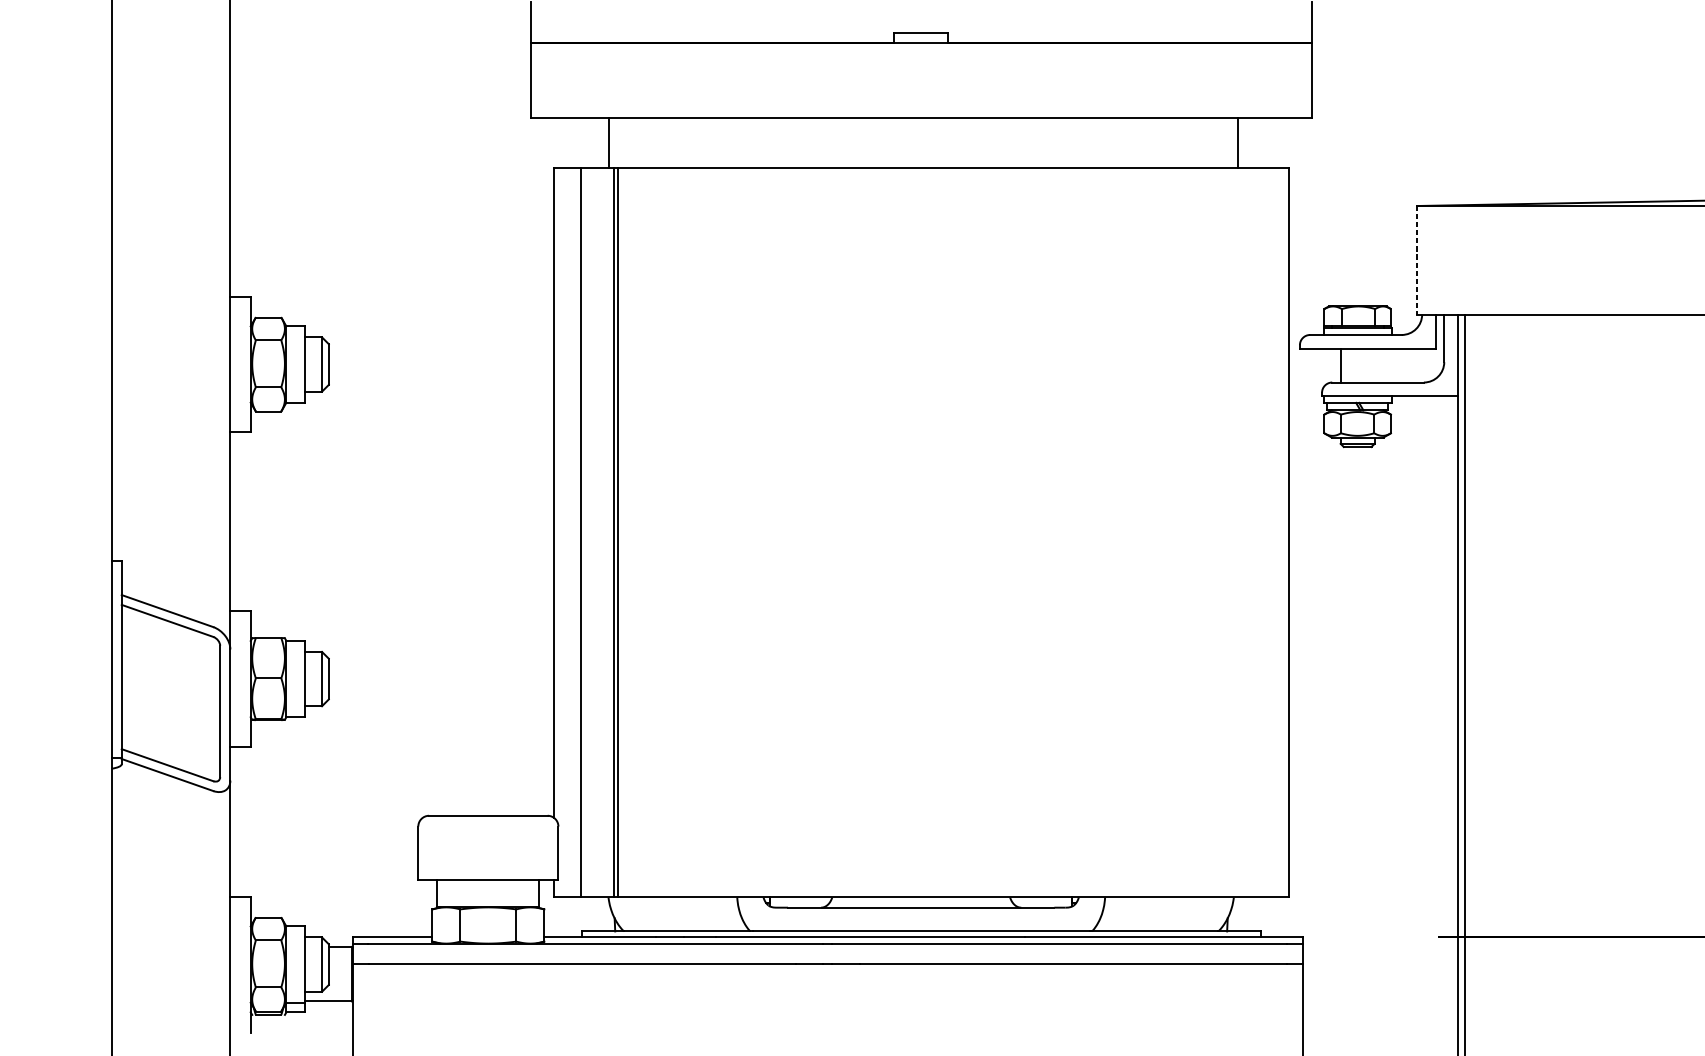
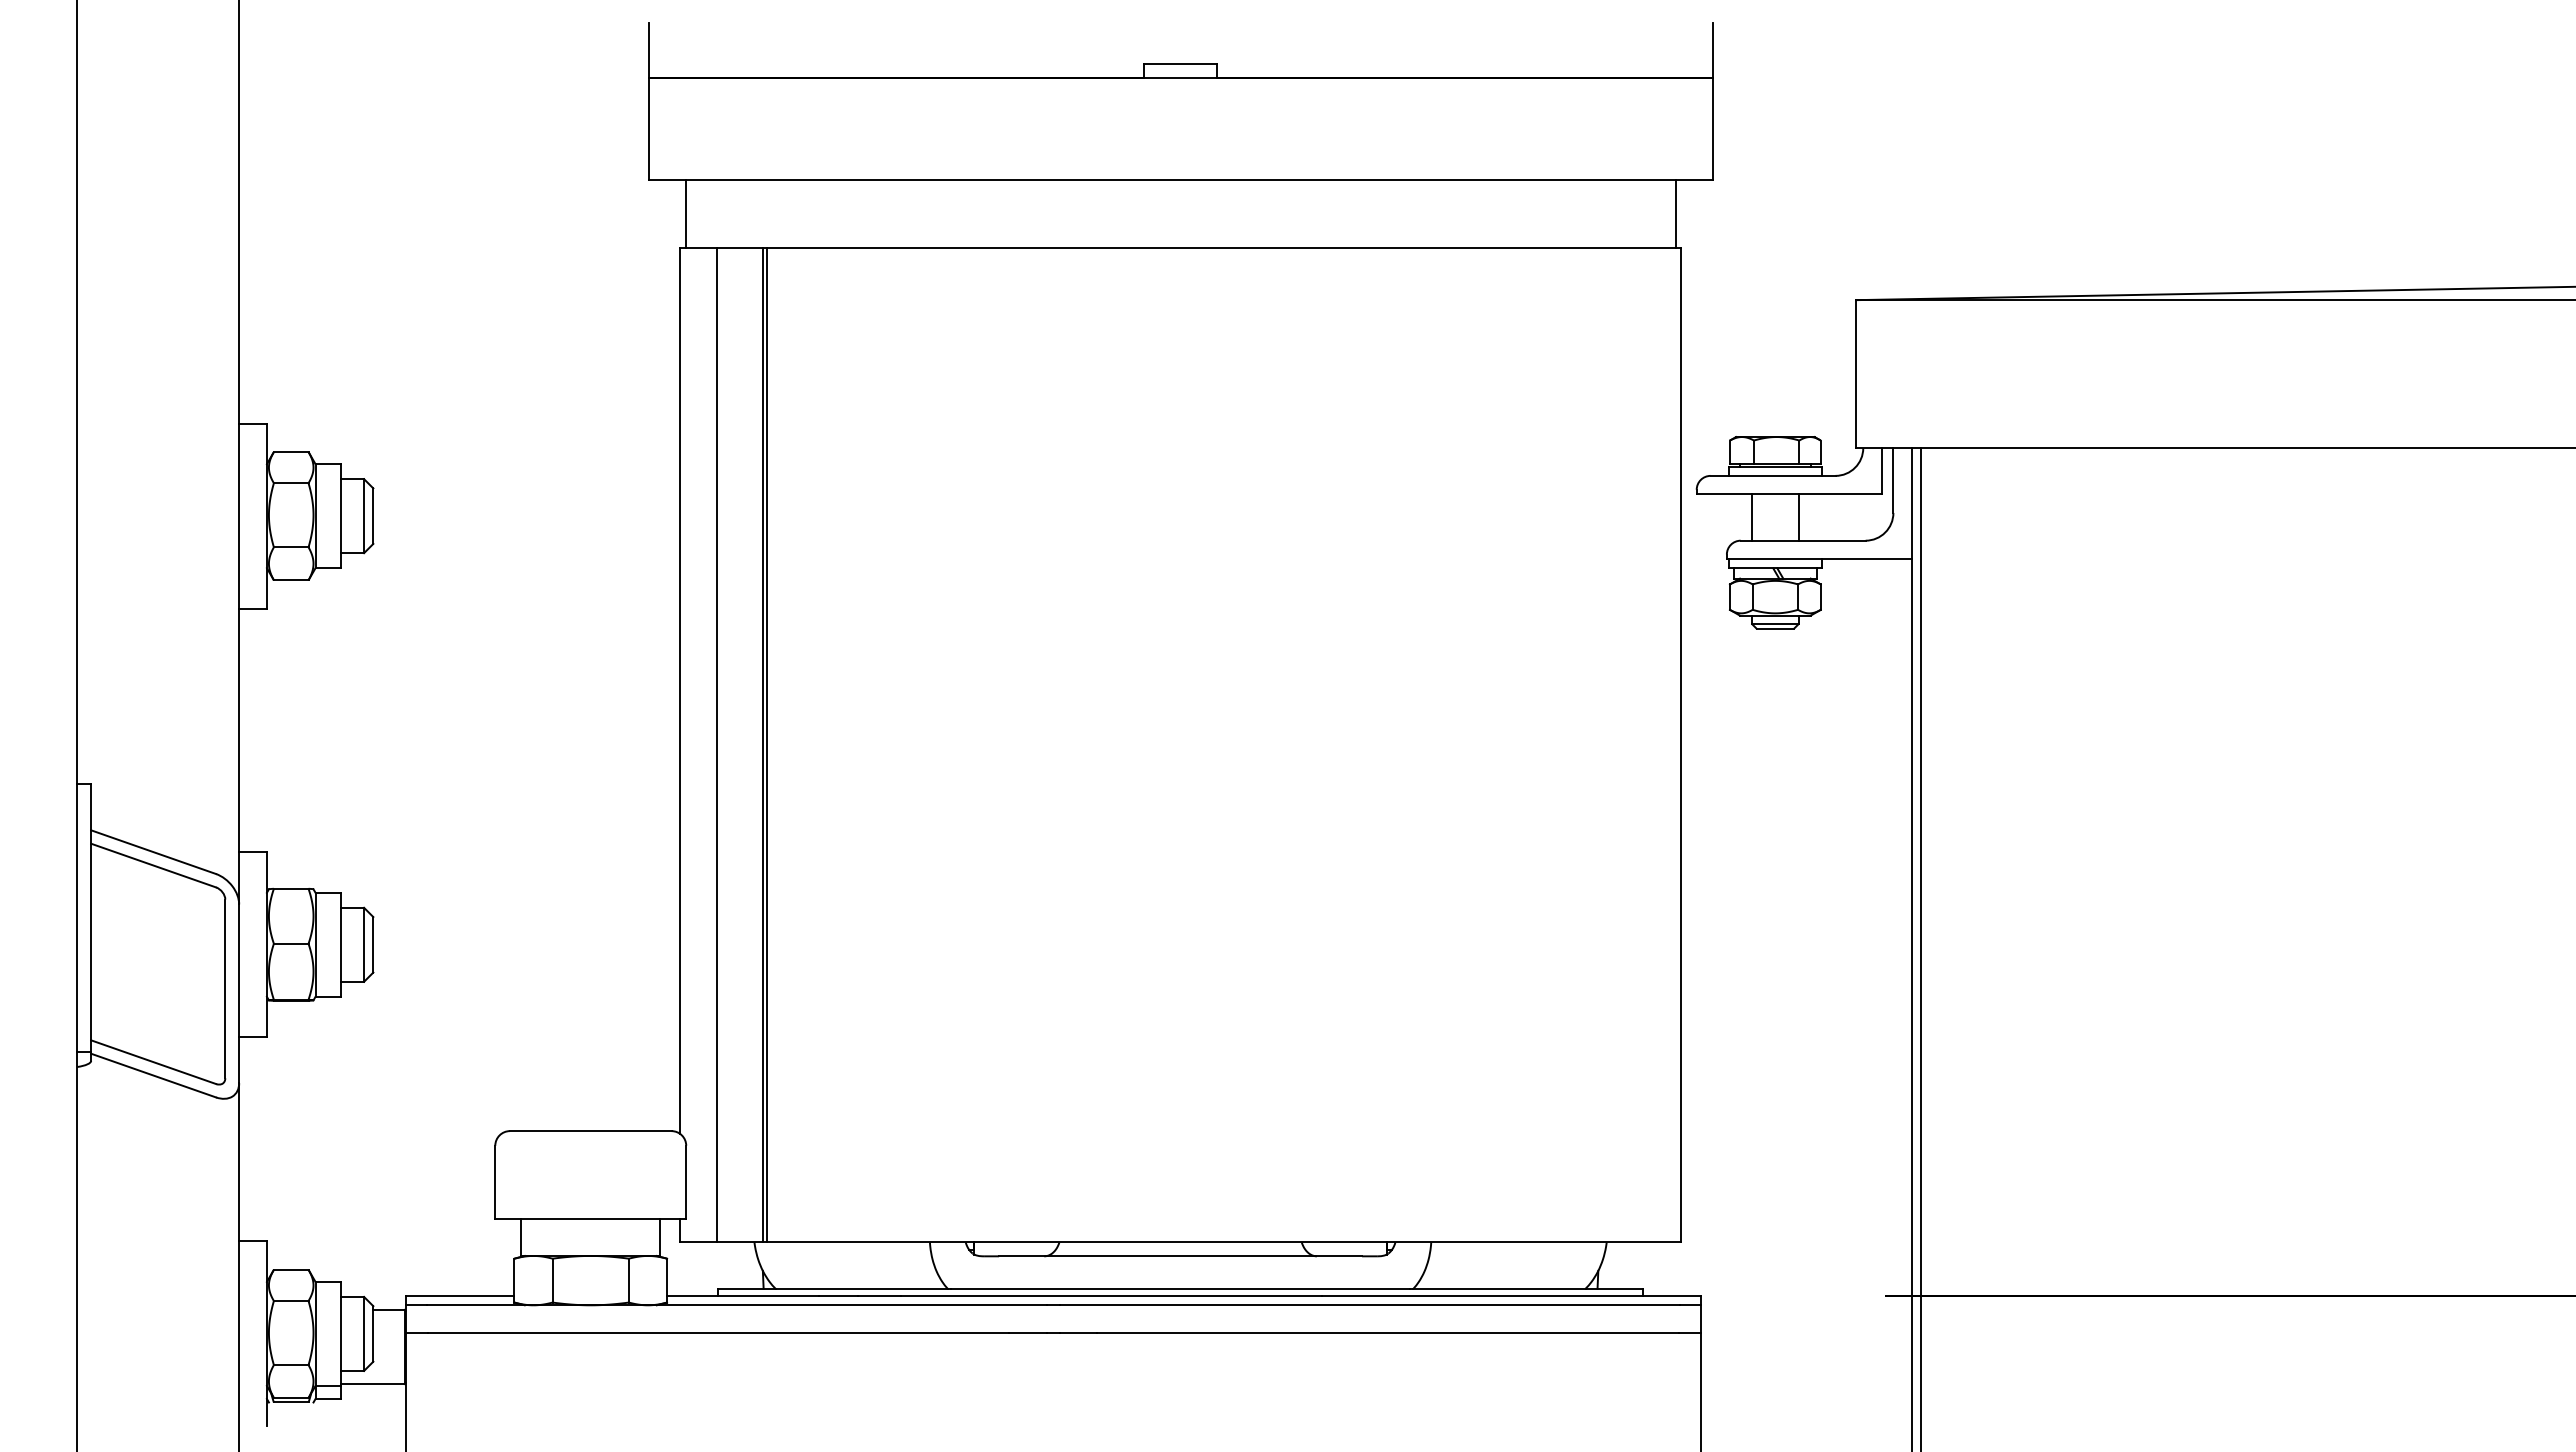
line: (608, 142) -> (685, 213), moved
line: (1238, 142) -> (1675, 213), moved
line: (1417, 260) -> (1856, 374), dashed -> solid
line: (1374, 365) -> (1798, 517), added

